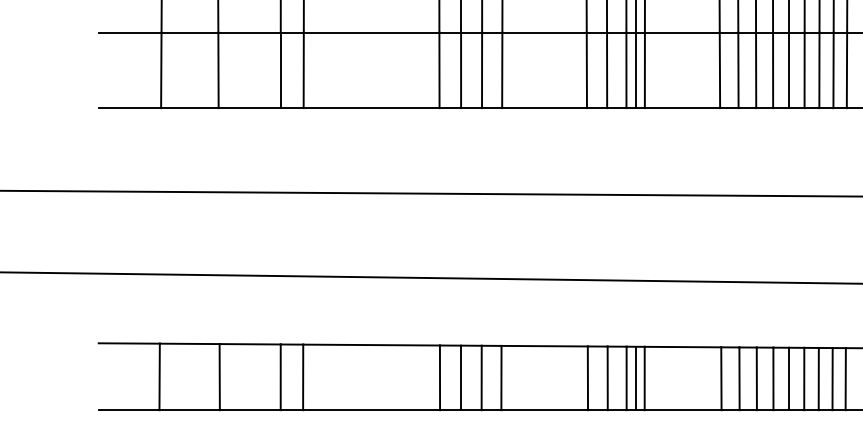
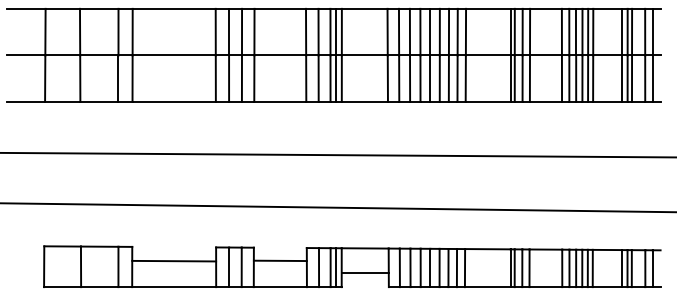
line: (129, 343) -> (25, 246), removed
line: (372, 343) -> (174, 260), moved
line: (543, 345) -> (279, 260), moved
line: (129, 410) -> (25, 287), removed
line: (681, 410) -> (364, 273), moved

